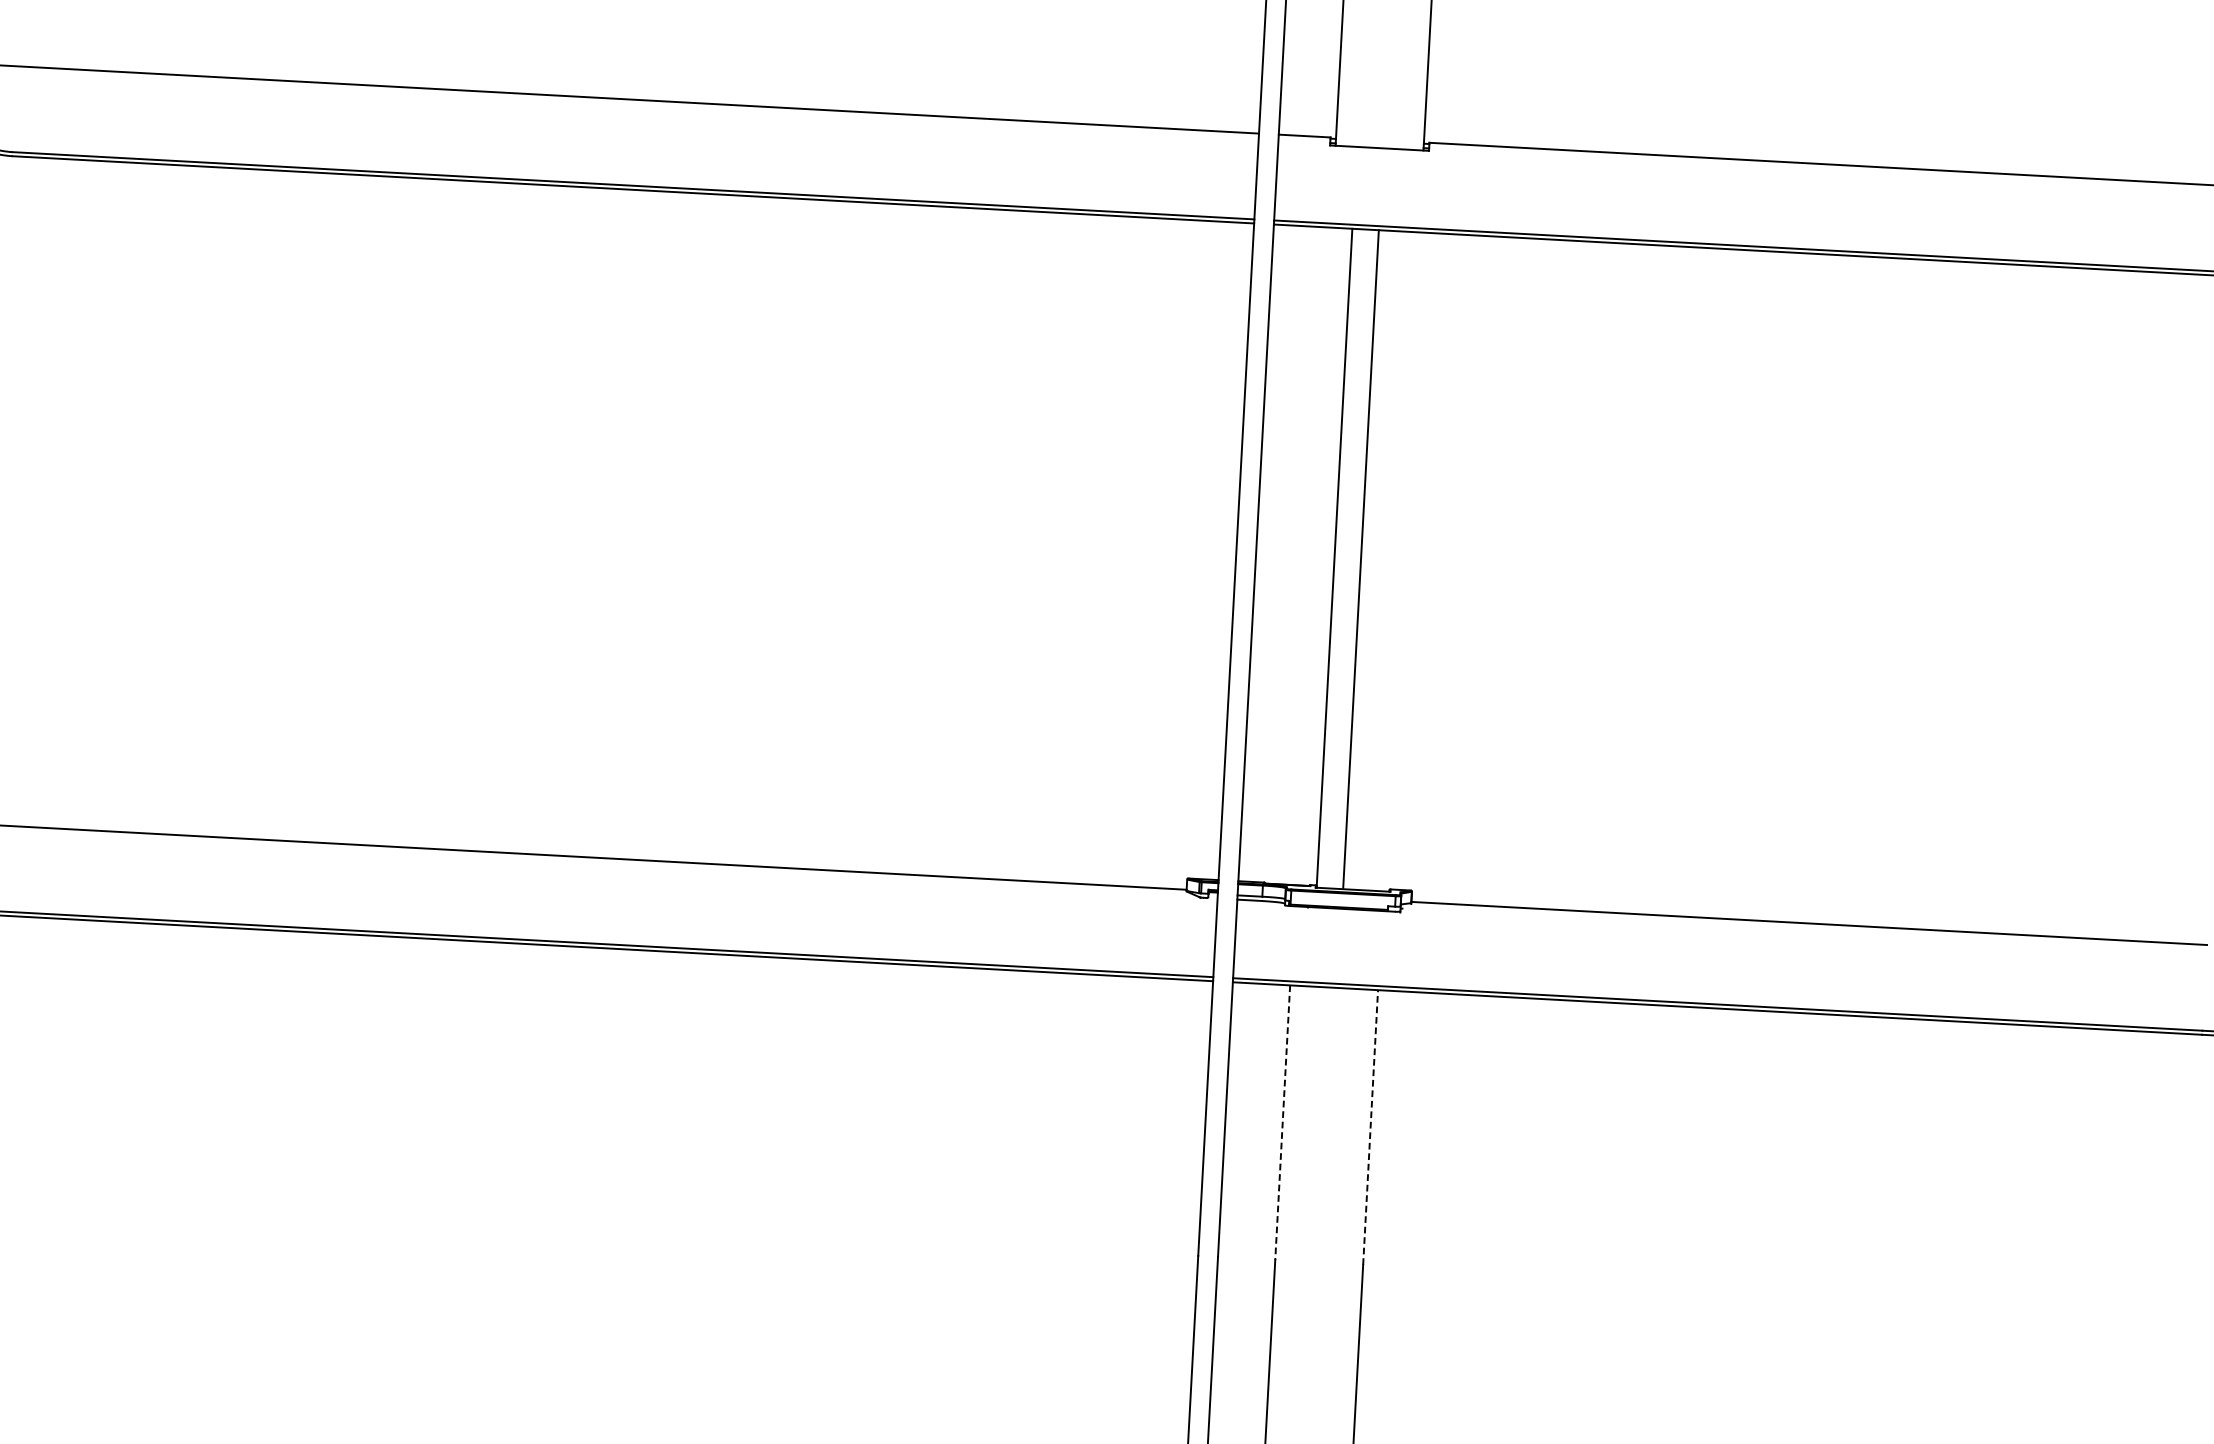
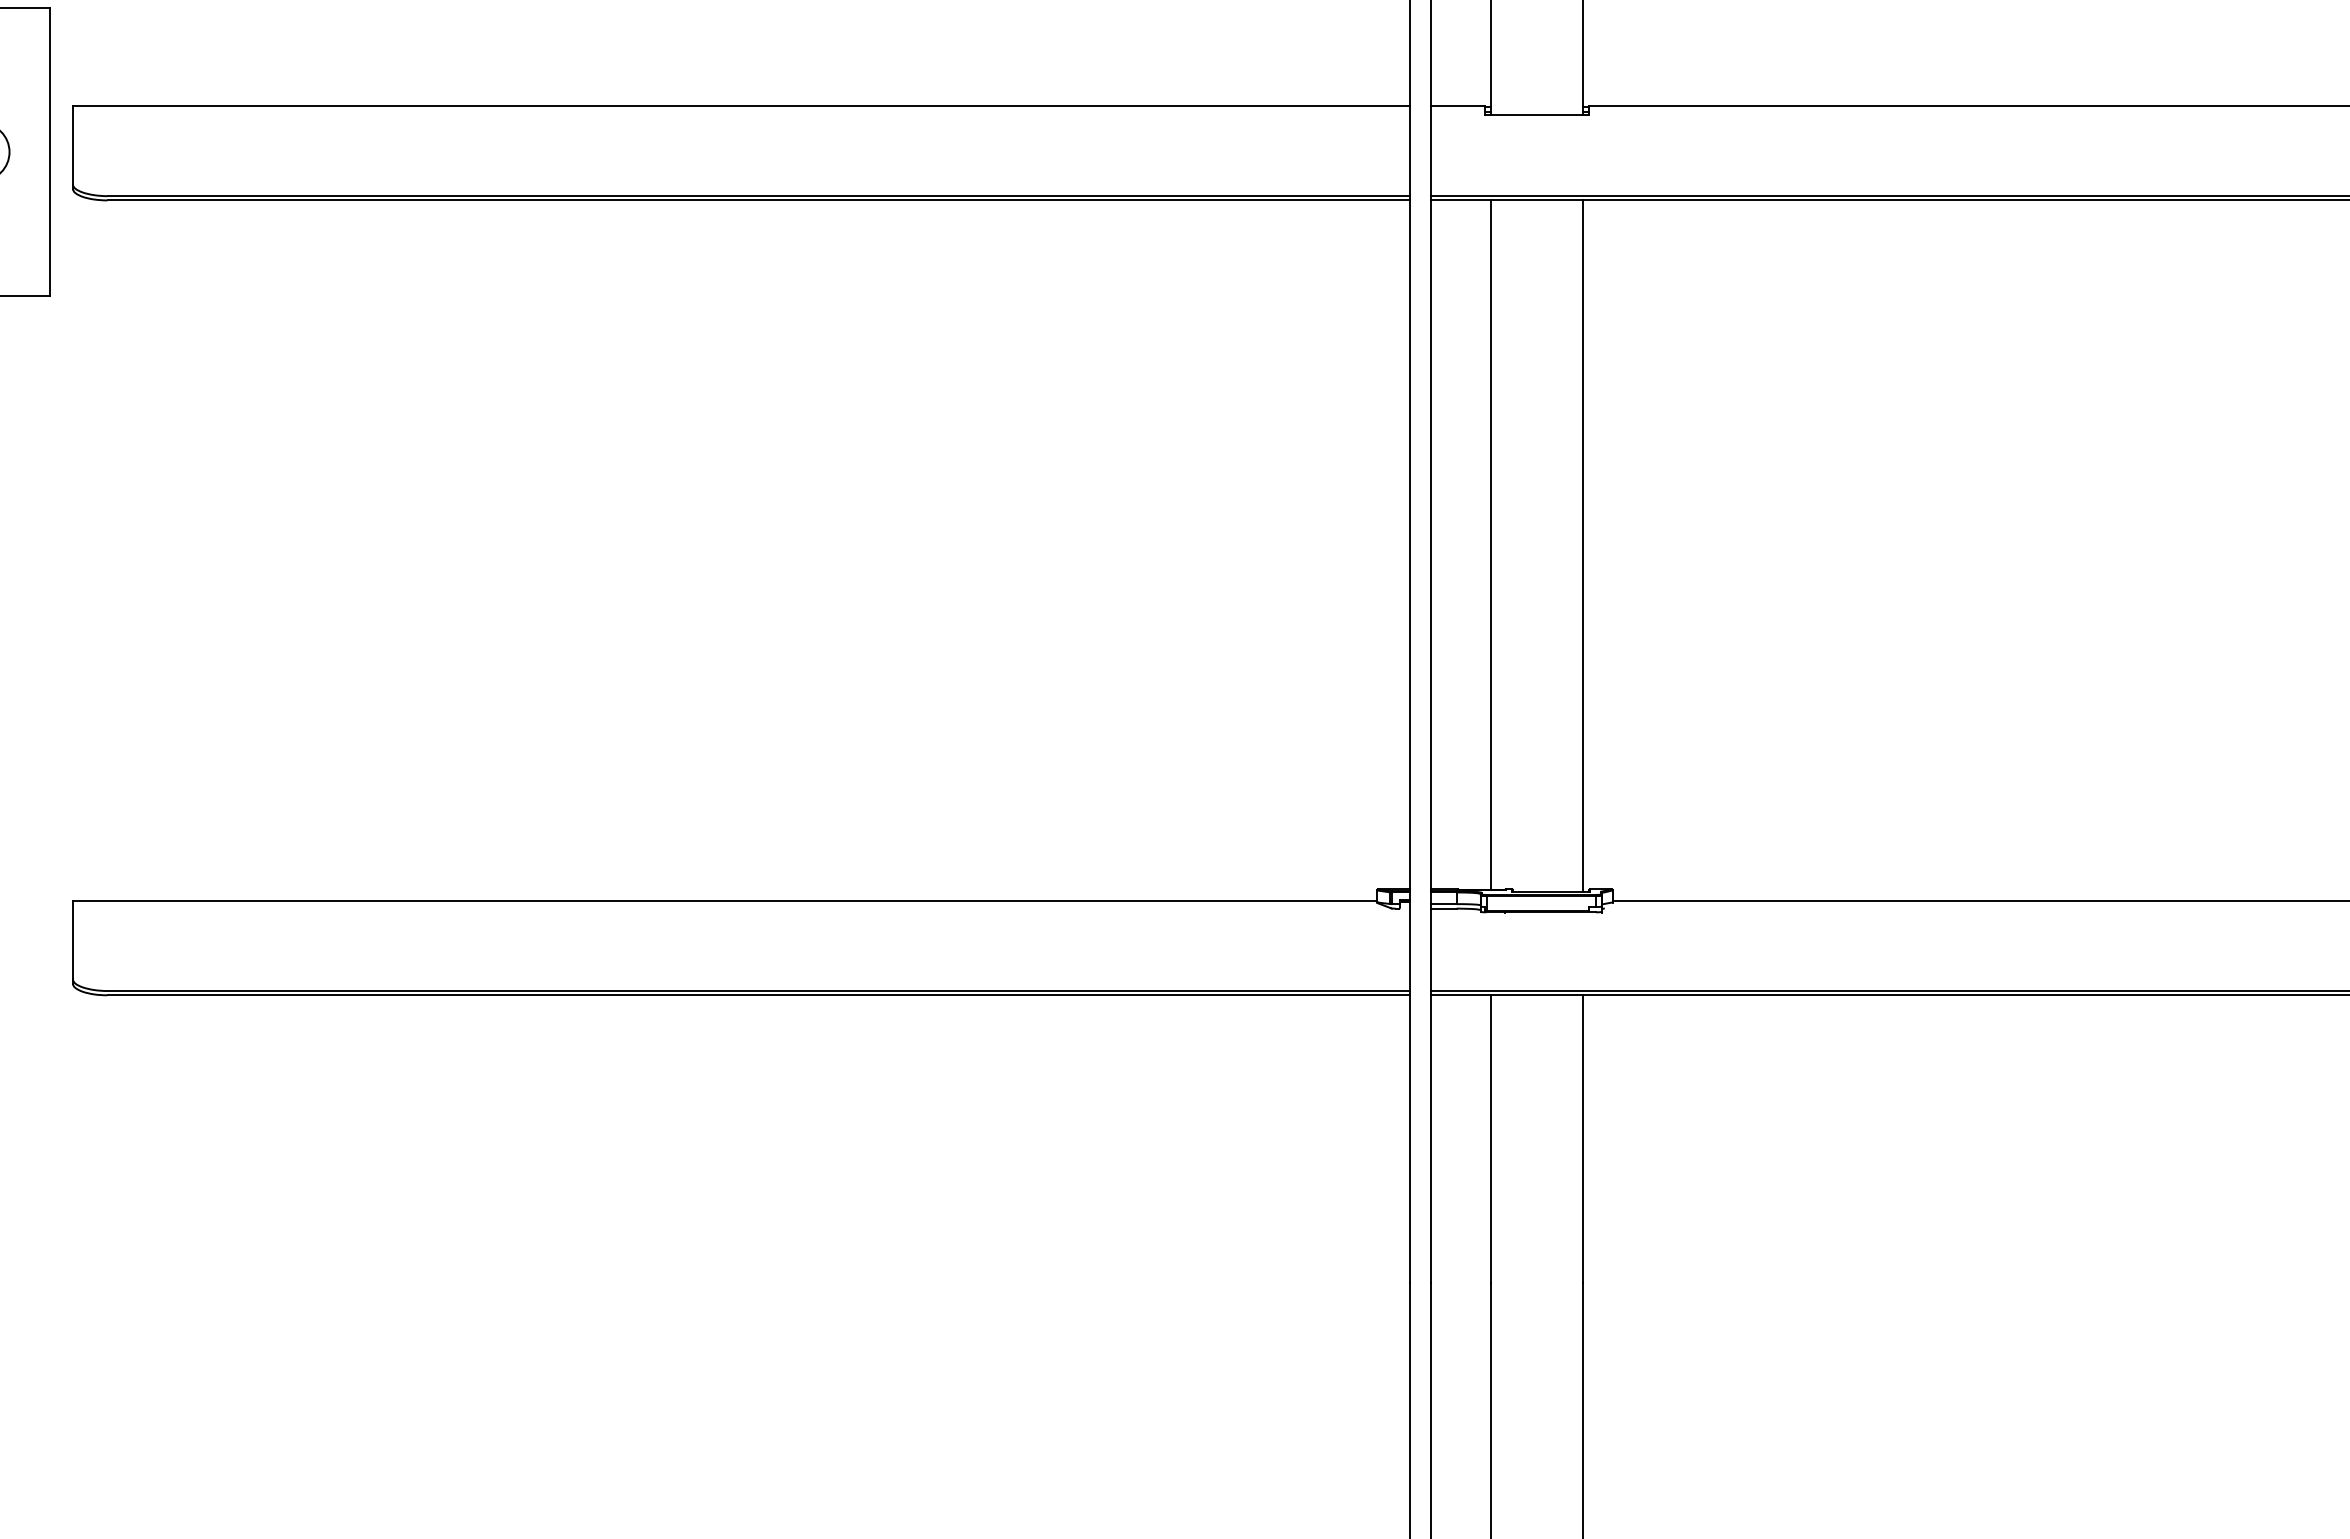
line: (1334, 557) -> (1582, 545), moved
line: (1360, 559) -> (1490, 545), moved
line: (1282, 1122) -> (1490, 1139), dashed -> solid
line: (1370, 1126) -> (1582, 1138), dashed -> solid

